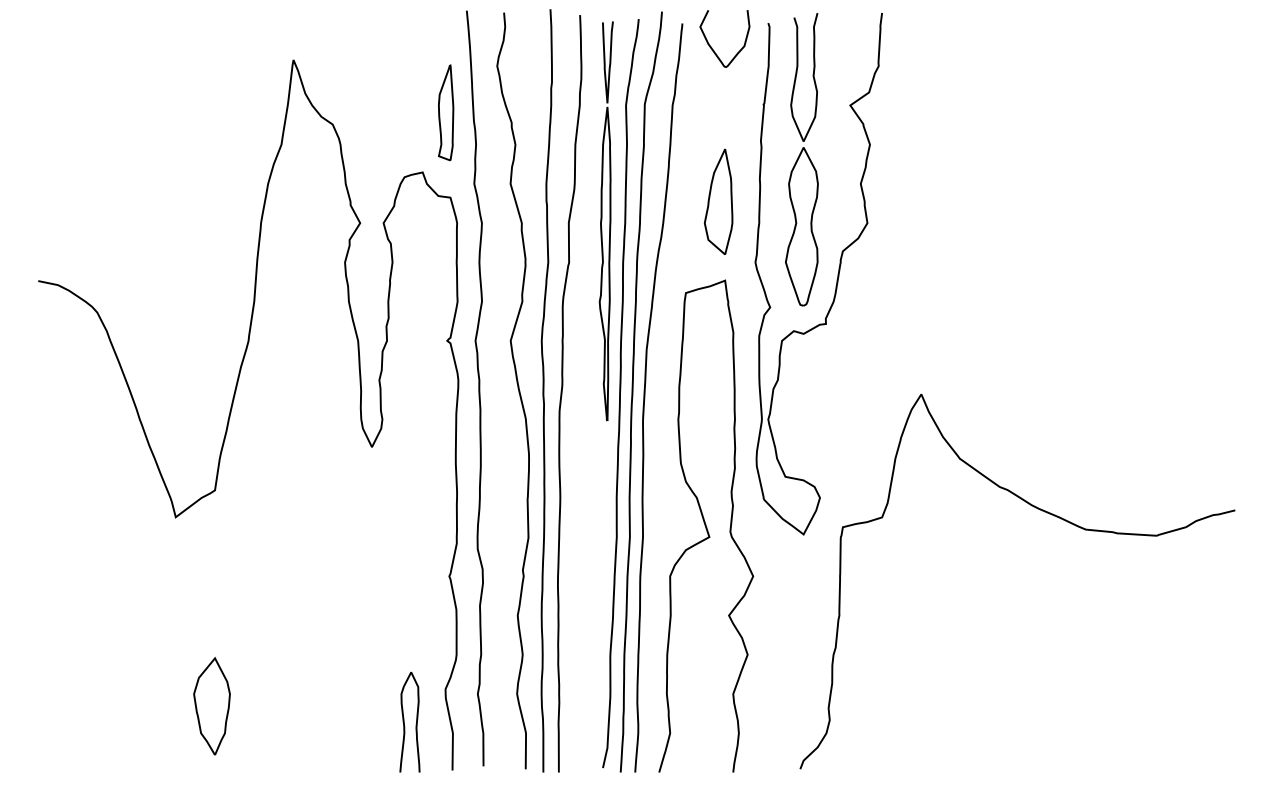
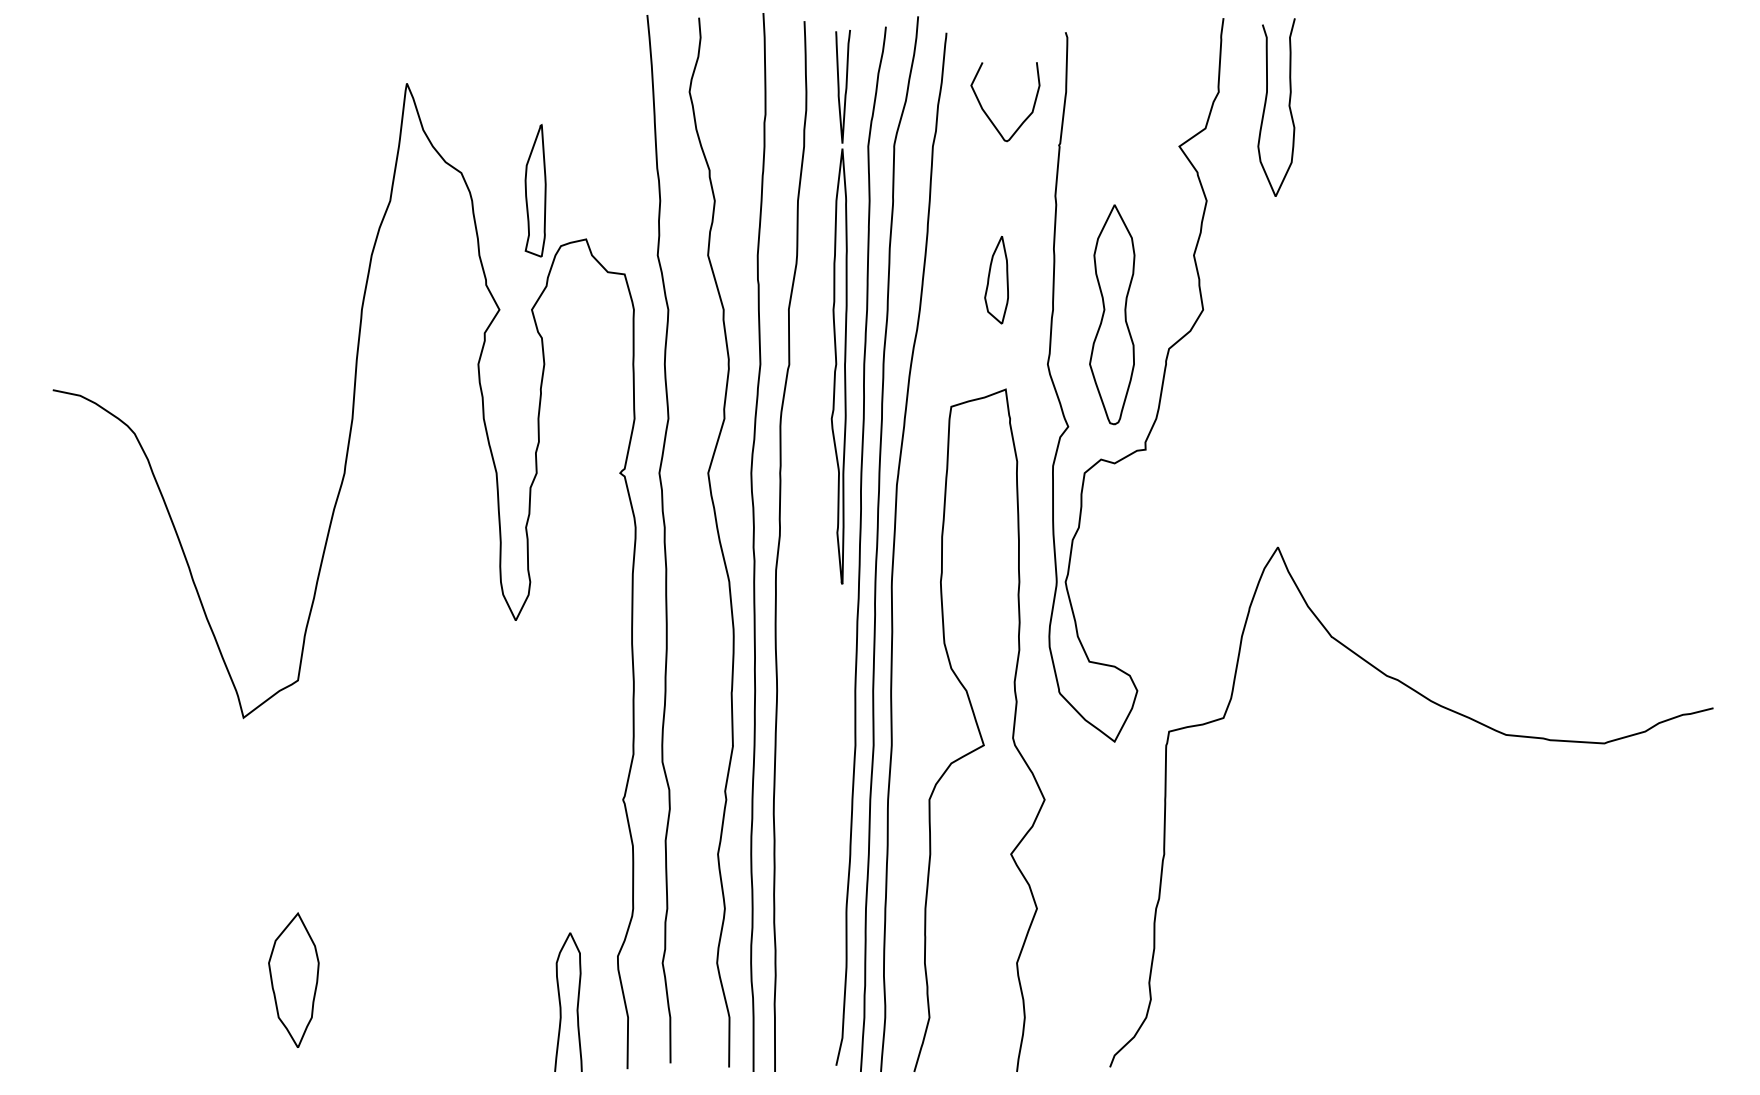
curve: (712, 48) -> (988, 115), moved
curve: (797, 74) -> (1266, 103), moved
part: (446, 112) -> (535, 190), moved
part: (718, 201) -> (996, 279), size x0.6

